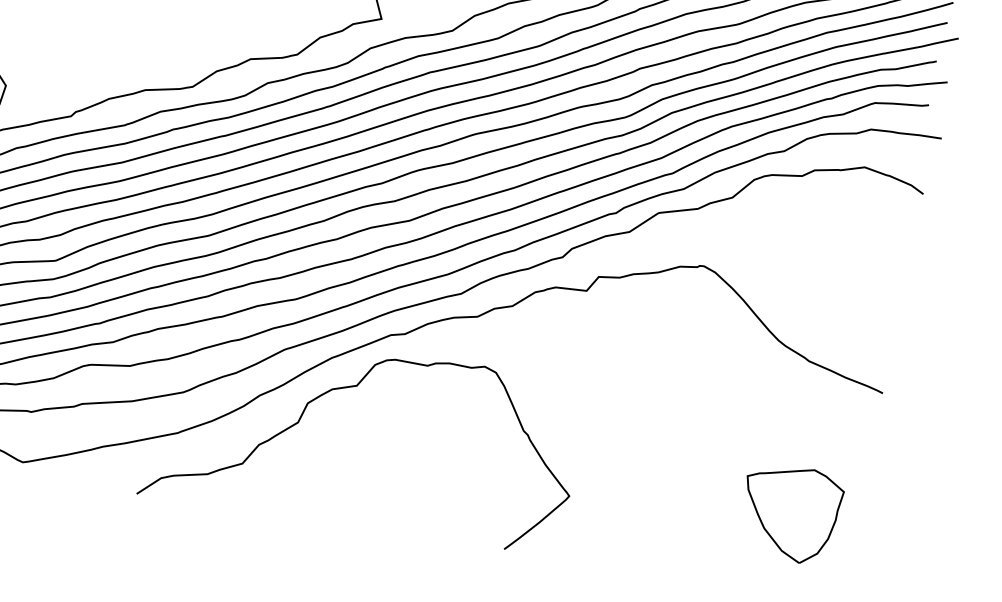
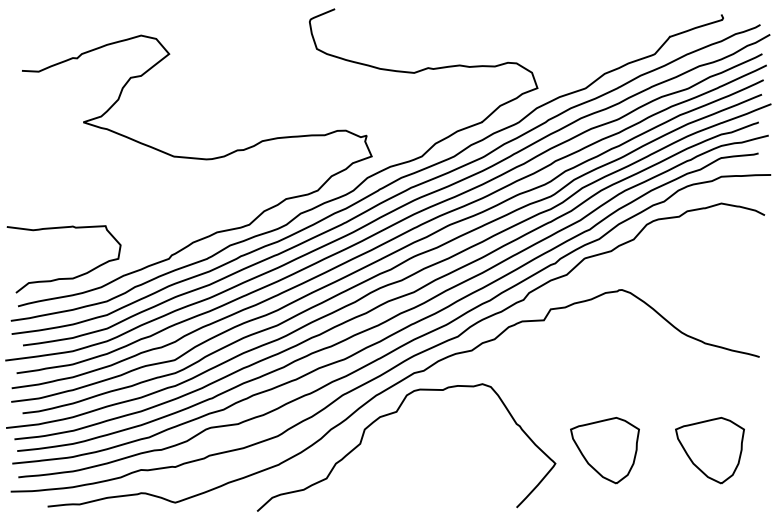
part: (641, 489) -> (604, 450), added

